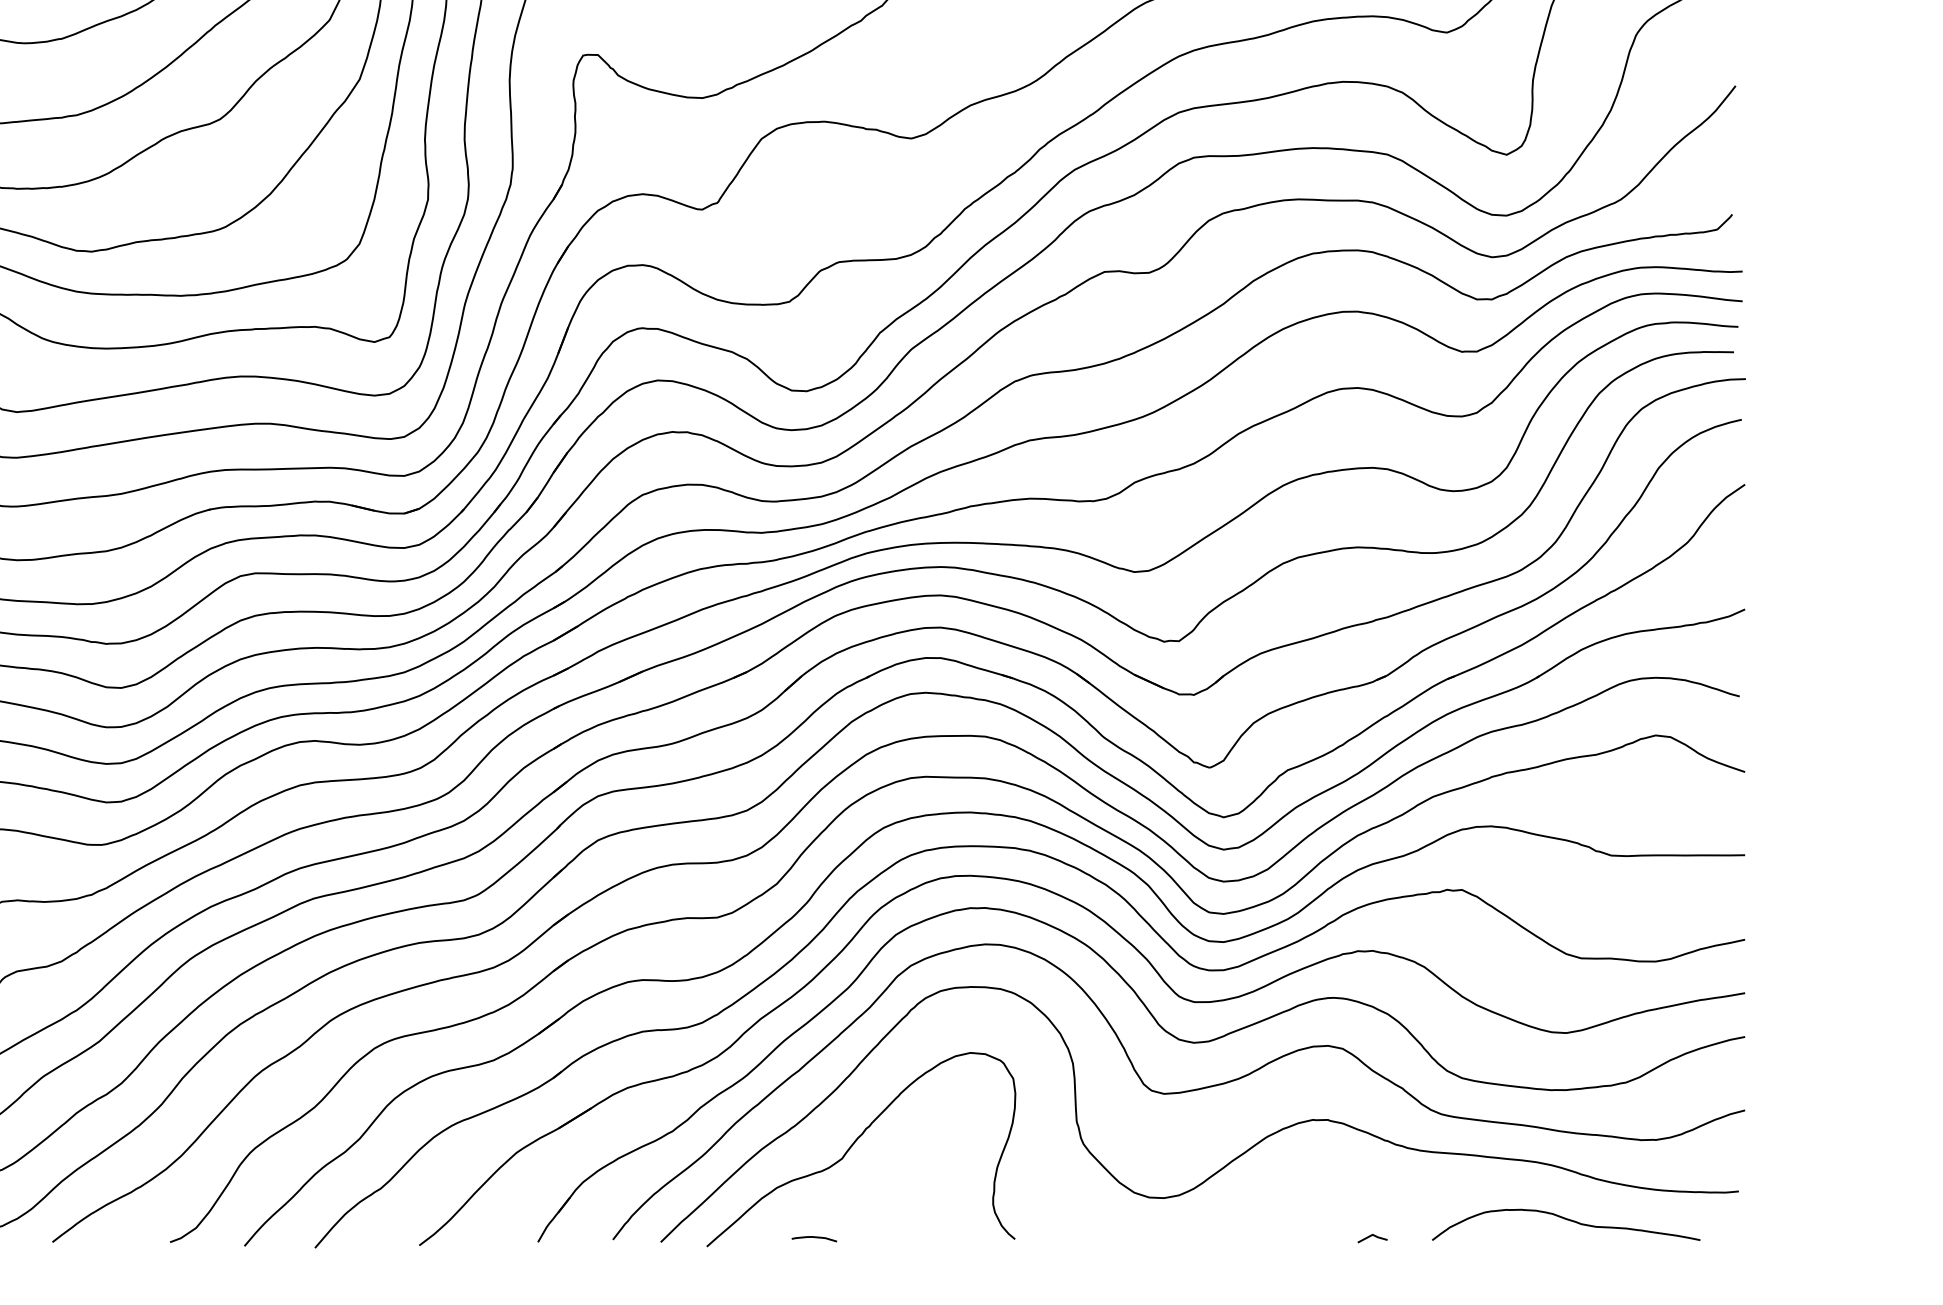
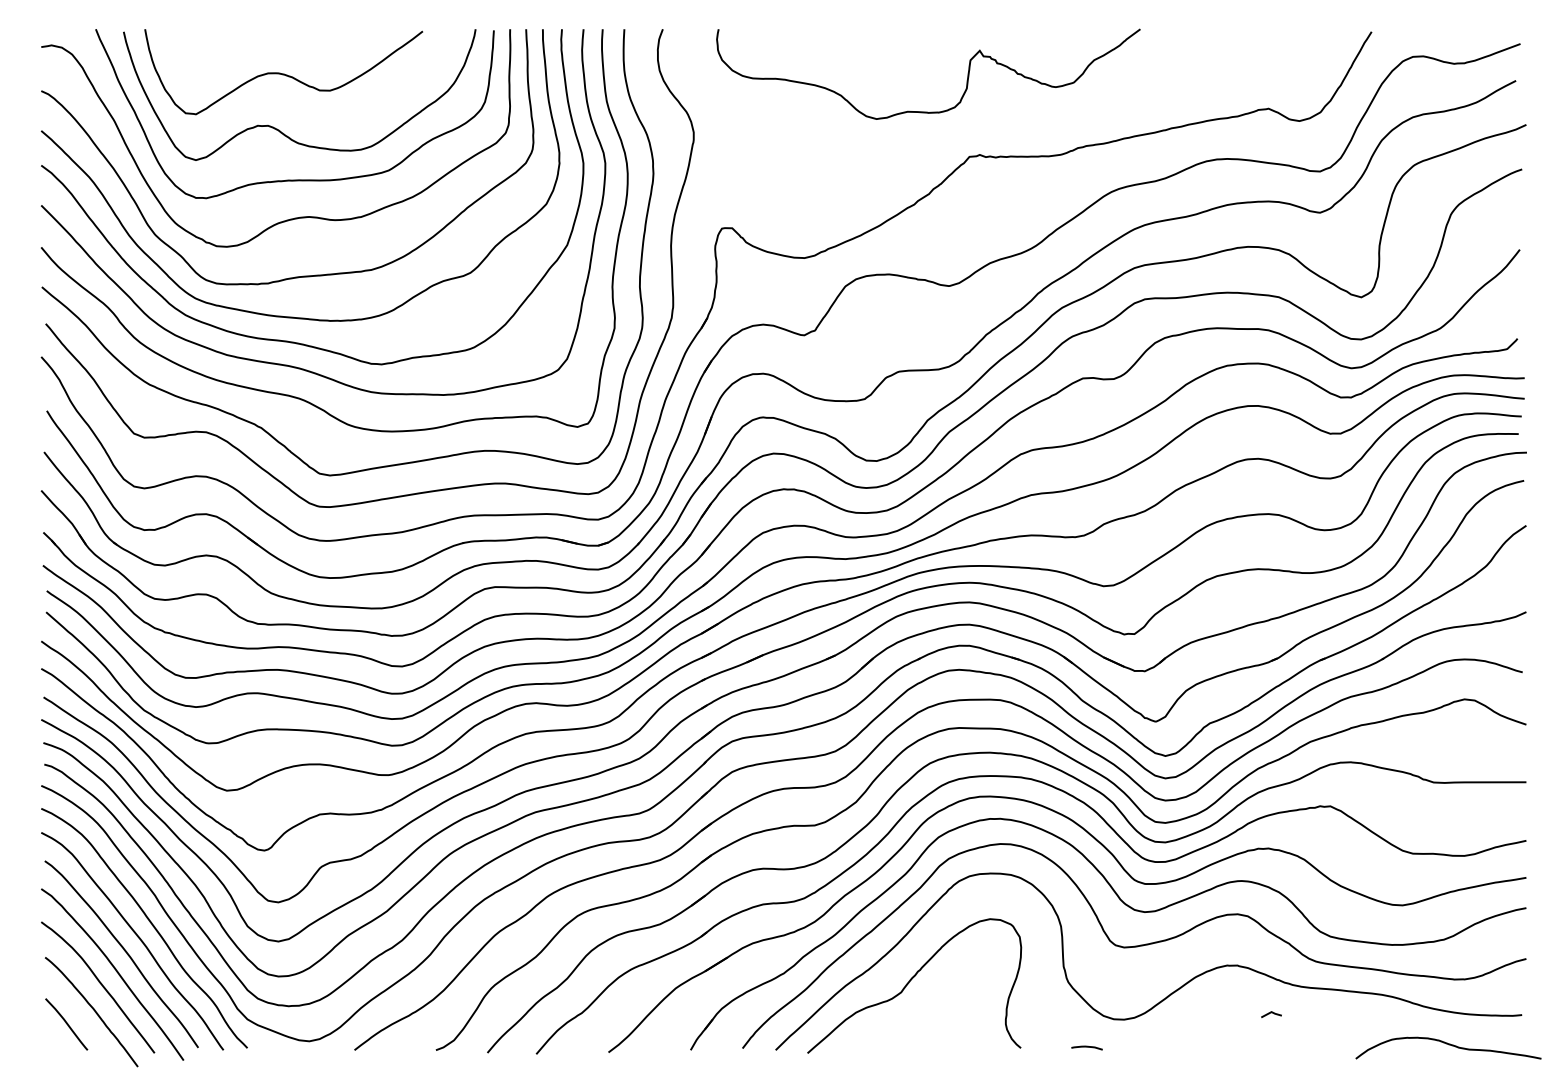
curve: (1566, 1220) -> (1448, 1045), moved
line: (1372, 1236) -> (1271, 1013), moved
curve: (813, 1238) -> (1086, 1047), moved

